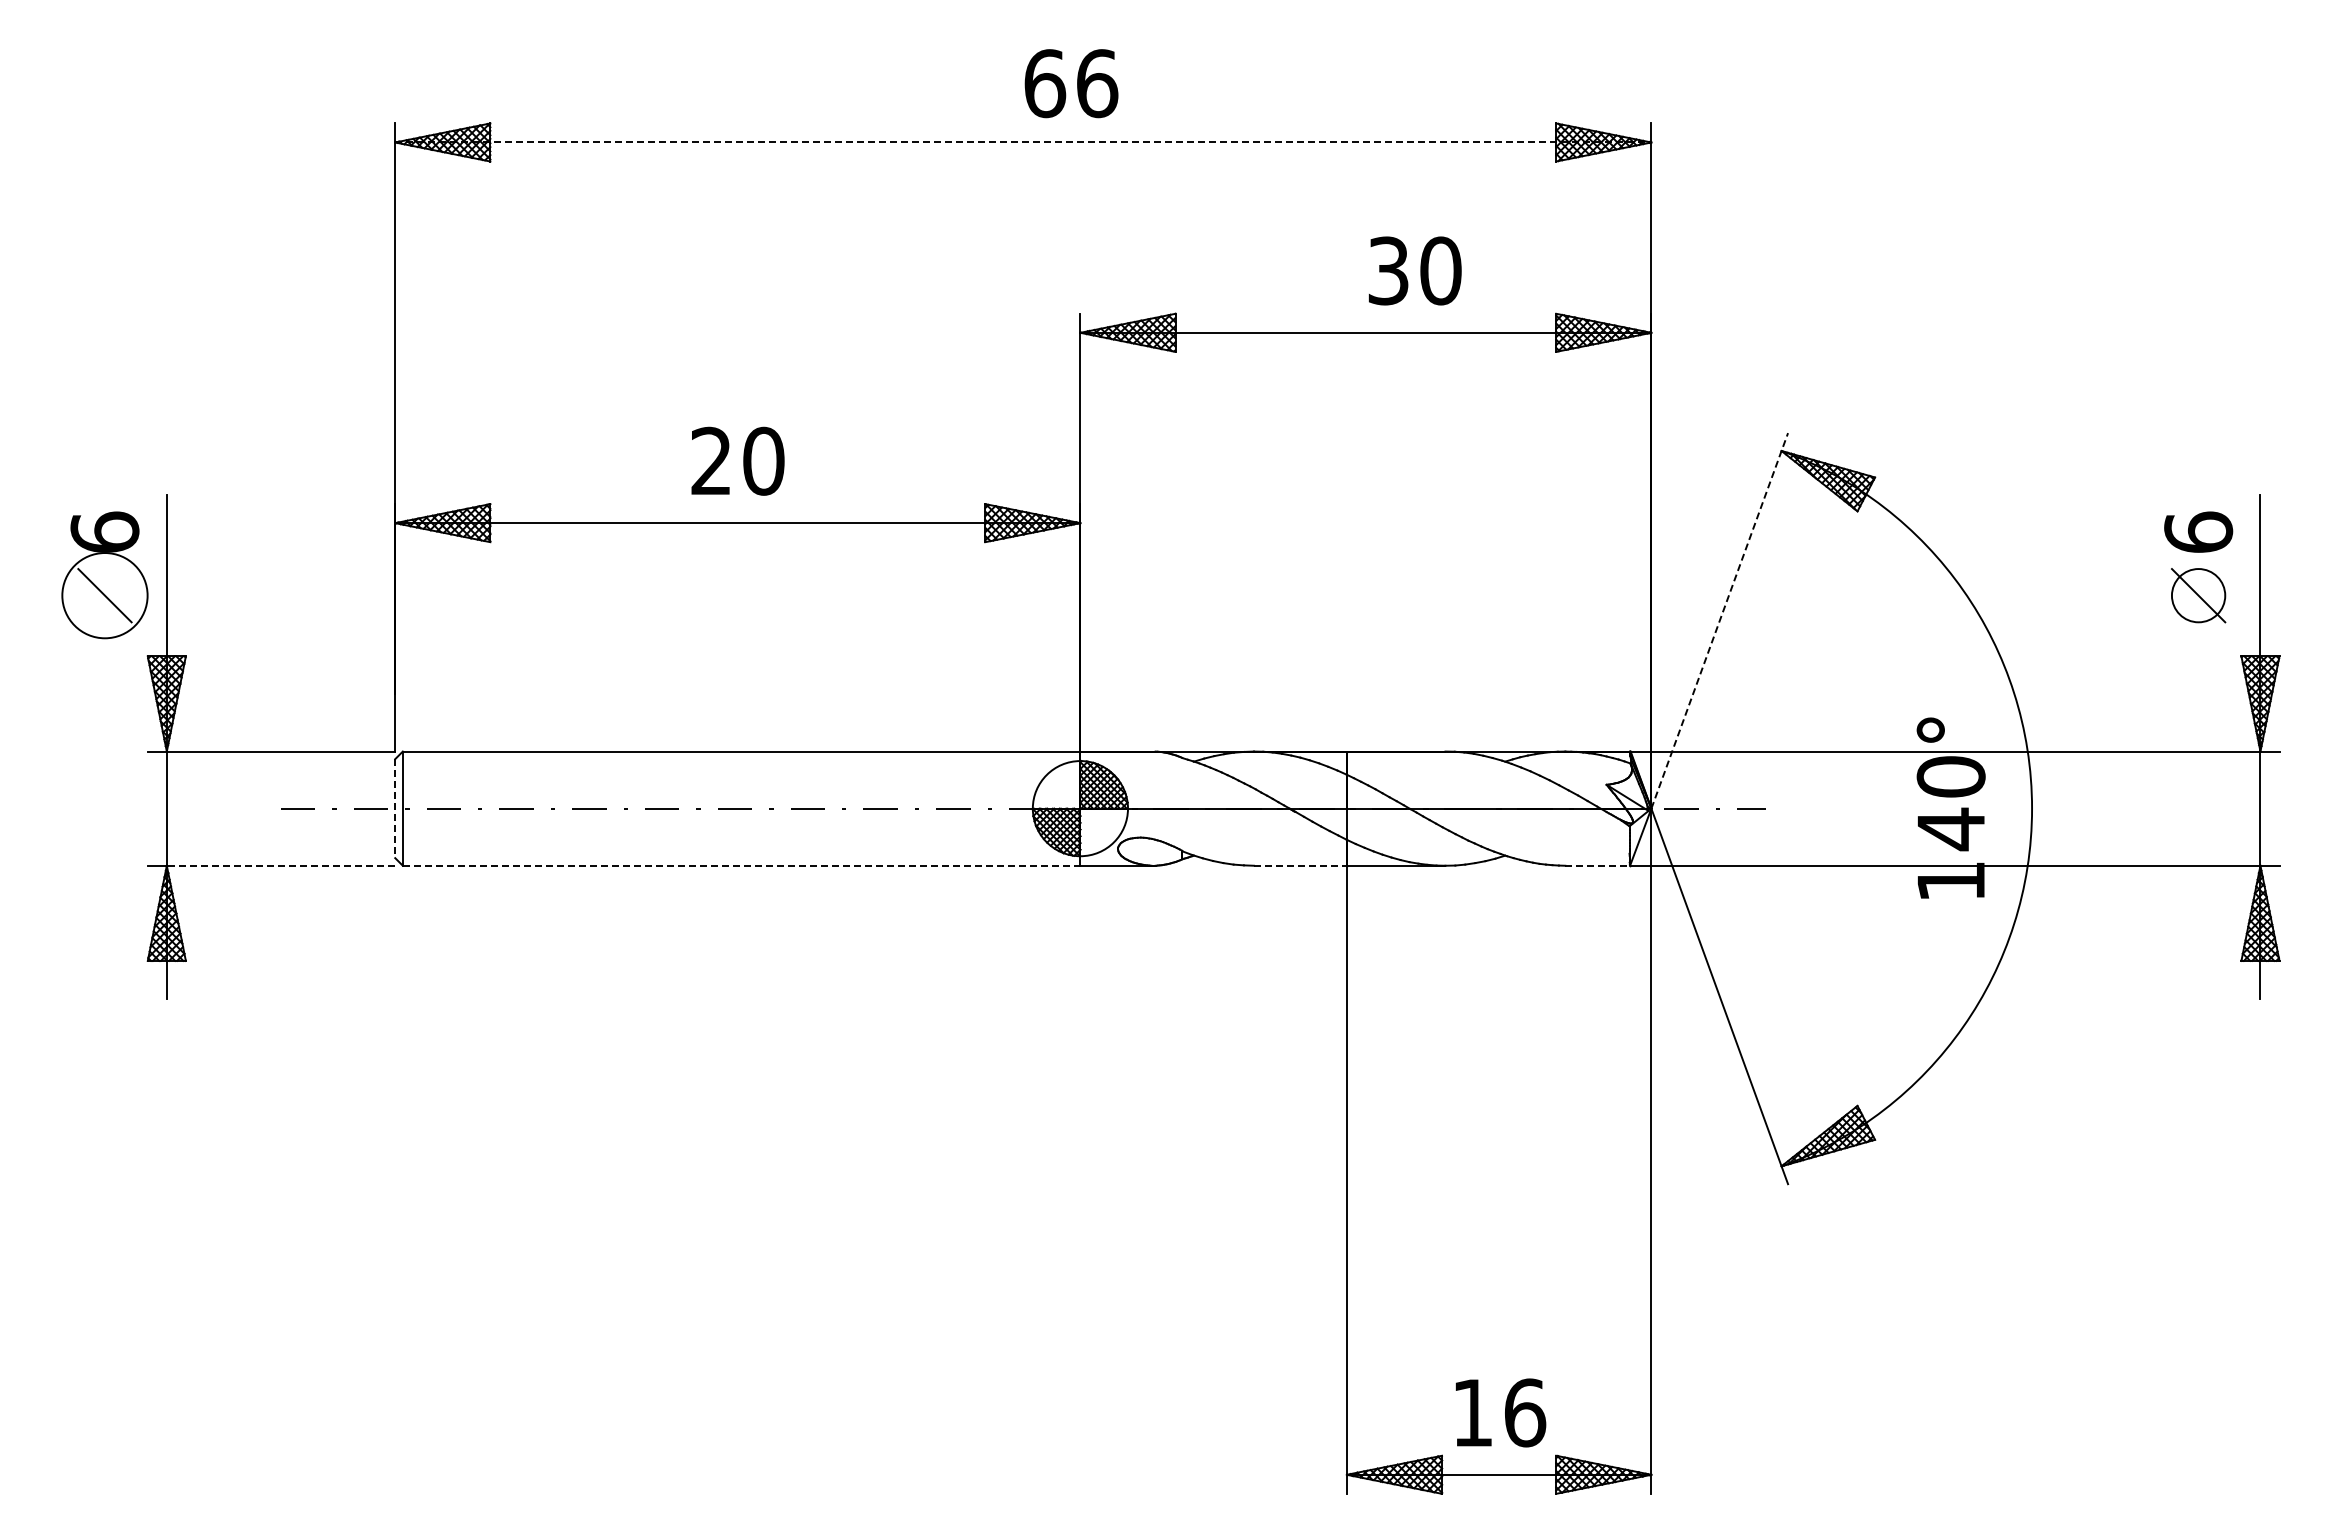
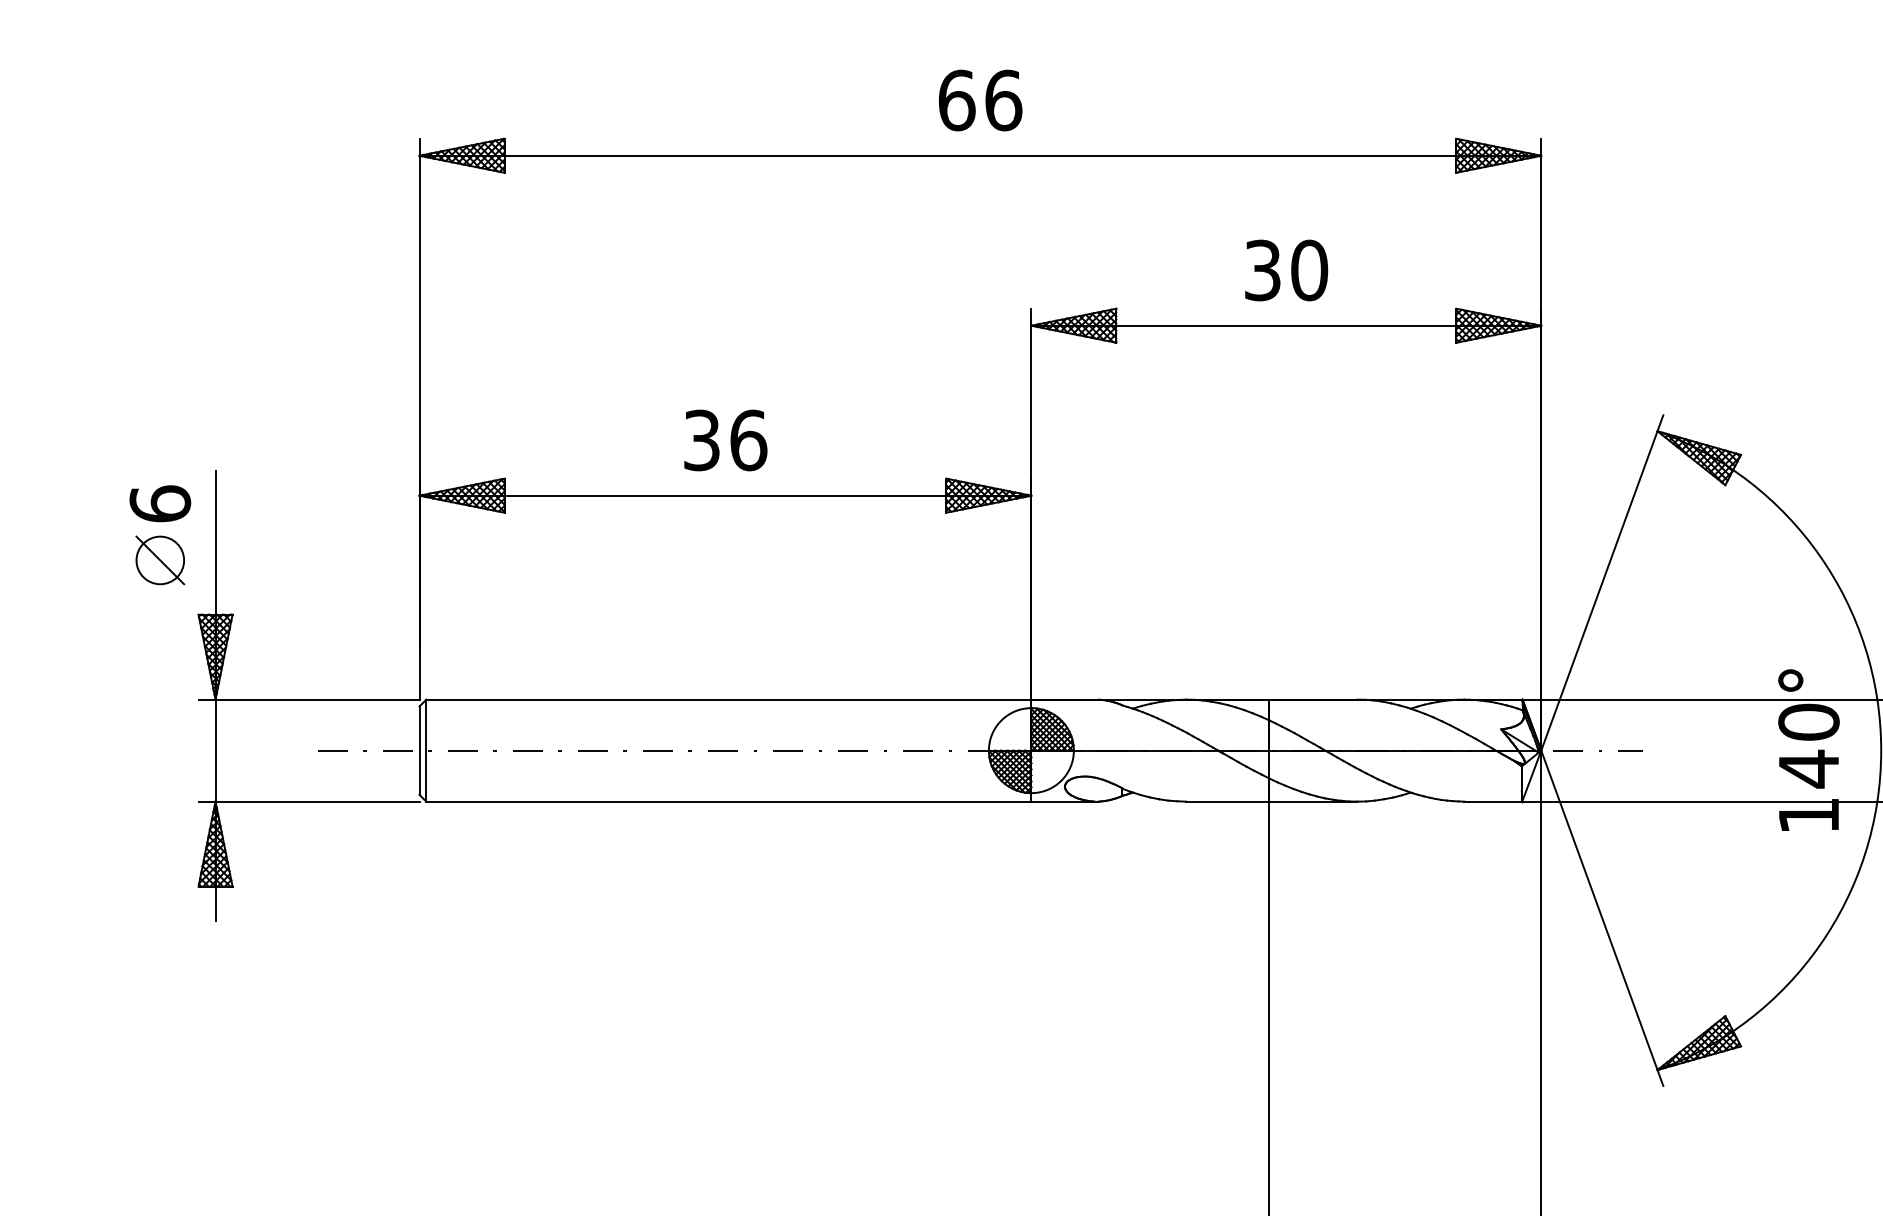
text: (1071, 83) -> (980, 100), moved
line: (1023, 142) -> (980, 155), dashed -> solid
text: (1414, 270) -> (1285, 270), moved
text: (737, 460) -> (725, 439), 20 -> 36
circle: (104, 595) -> (159, 560), size x0.62
line: (1719, 620) -> (1602, 582), dashed -> solid
line: (395, 809) -> (419, 751), dashed -> solid
line: (280, 865) -> (317, 801), dashed -> solid
line: (741, 865) -> (728, 801), dashed -> solid
line: (1300, 865) -> (1227, 801), dashed -> solid
line: (1598, 865) -> (1494, 801), dashed -> solid

